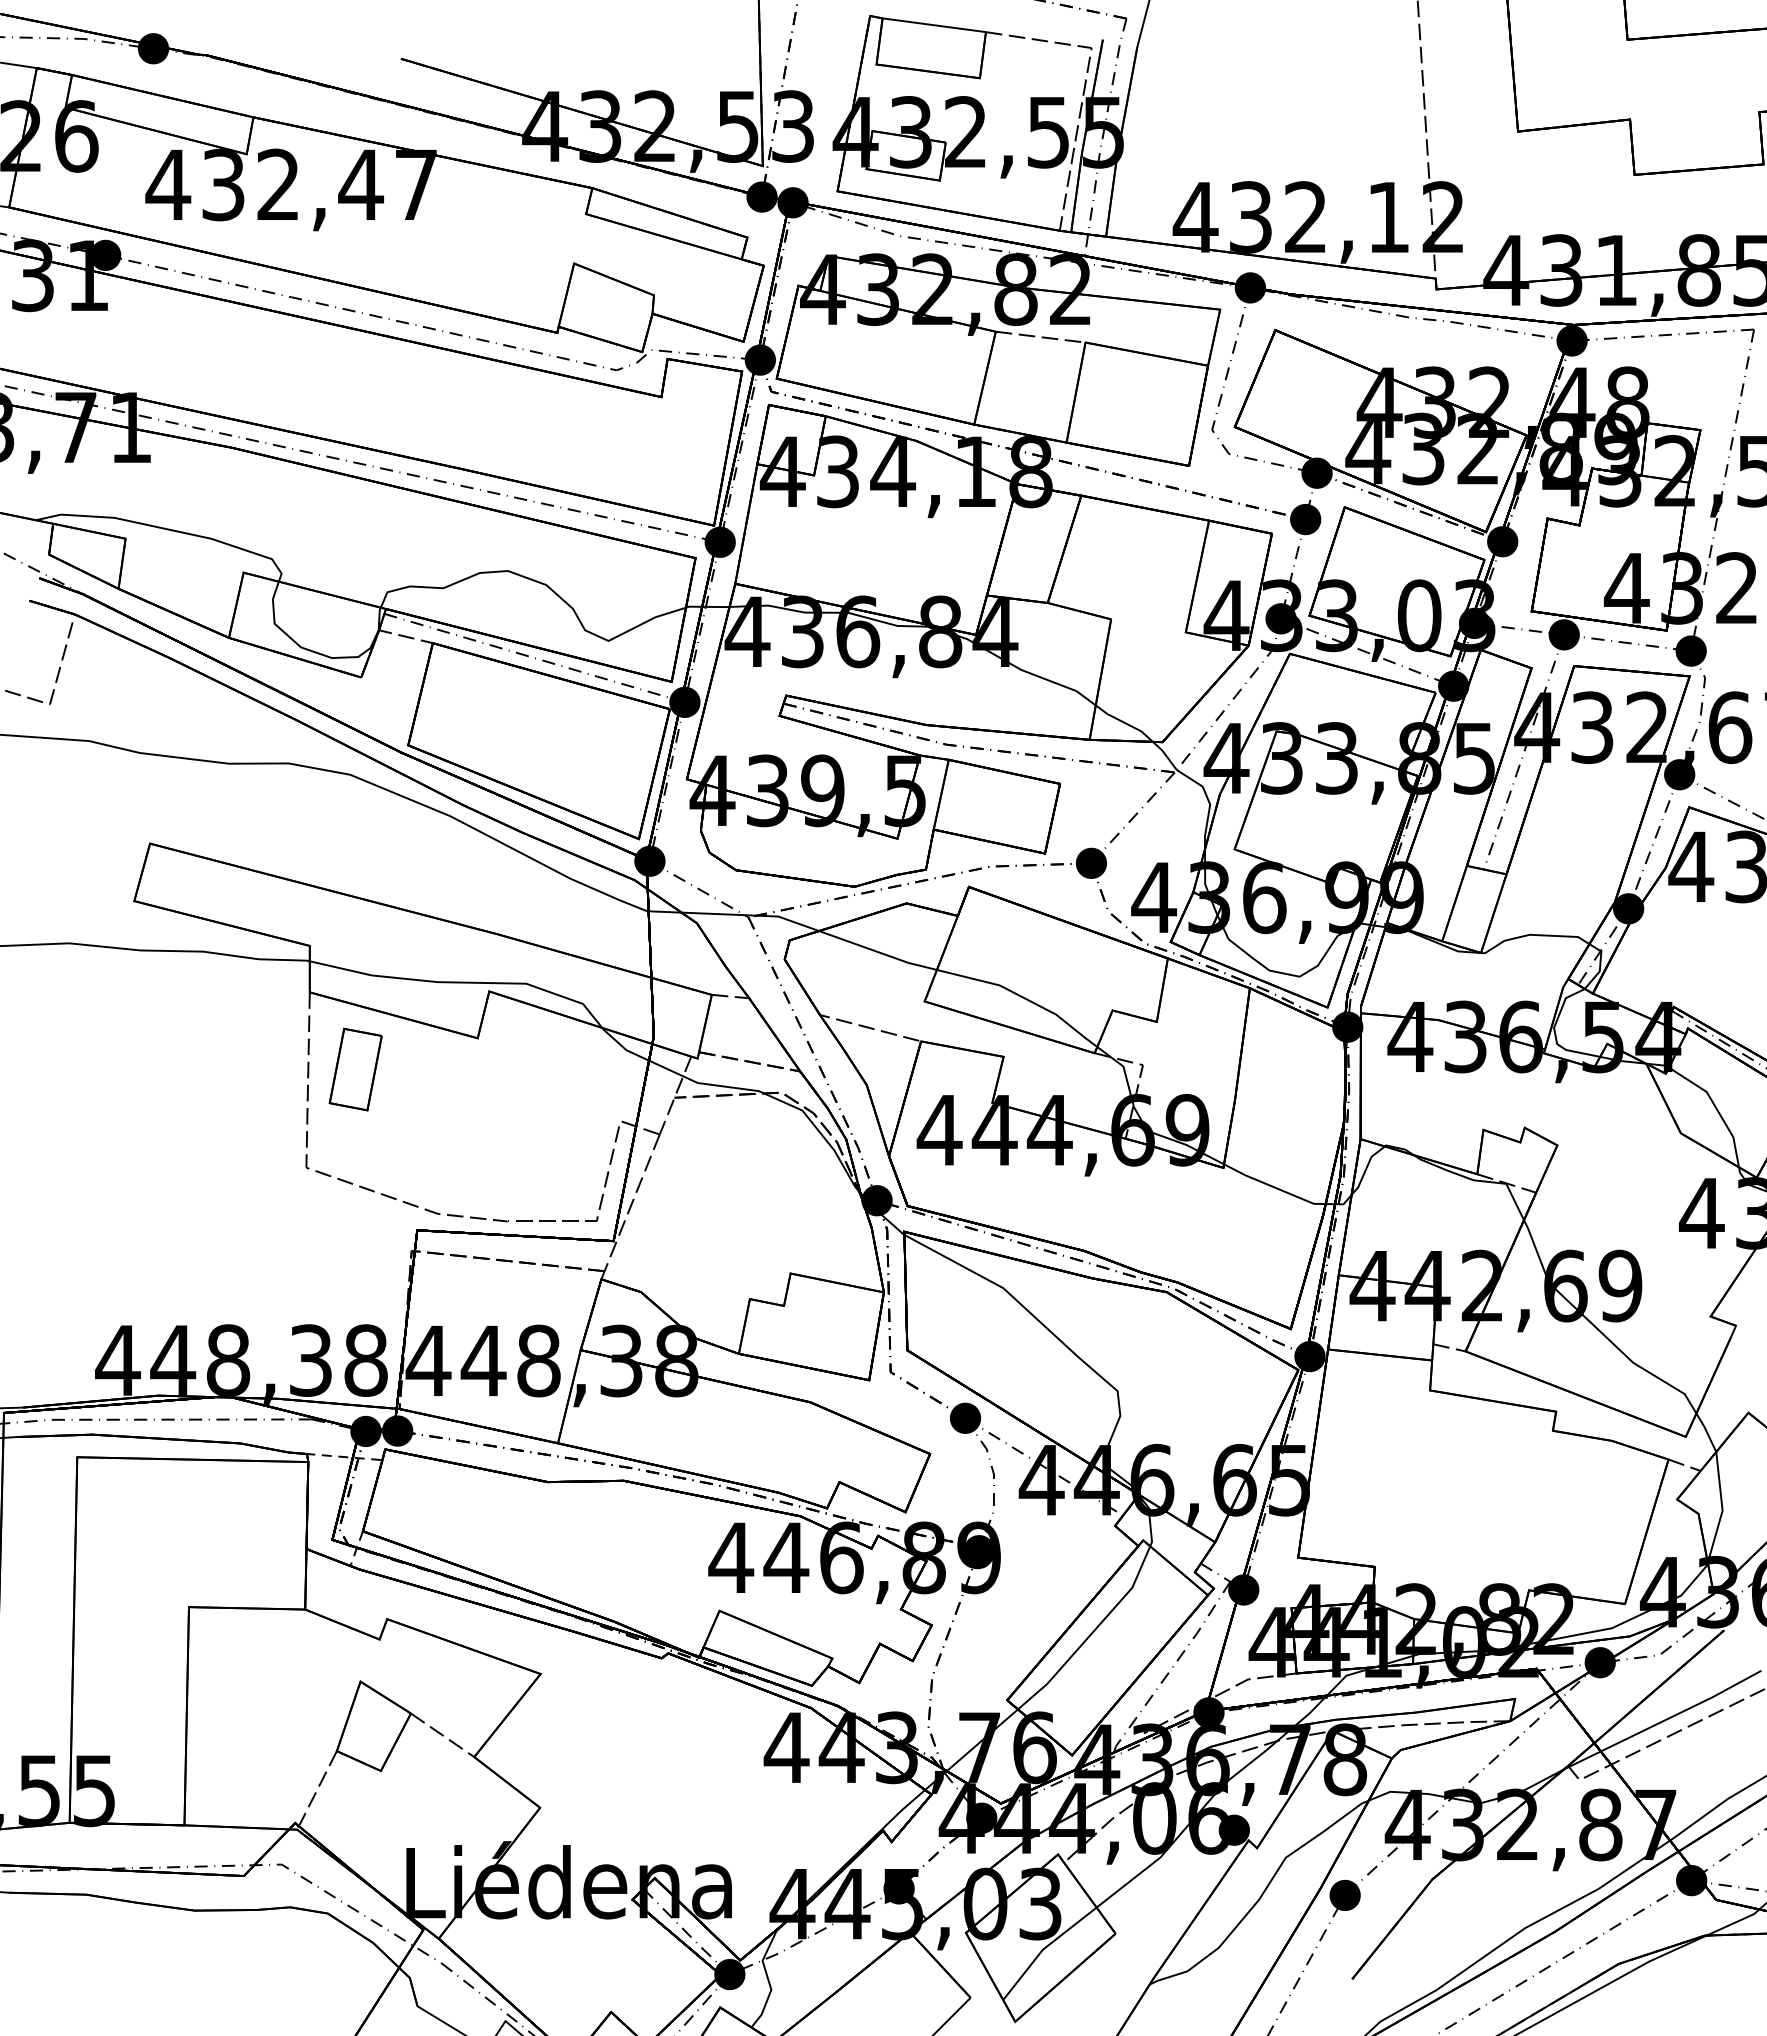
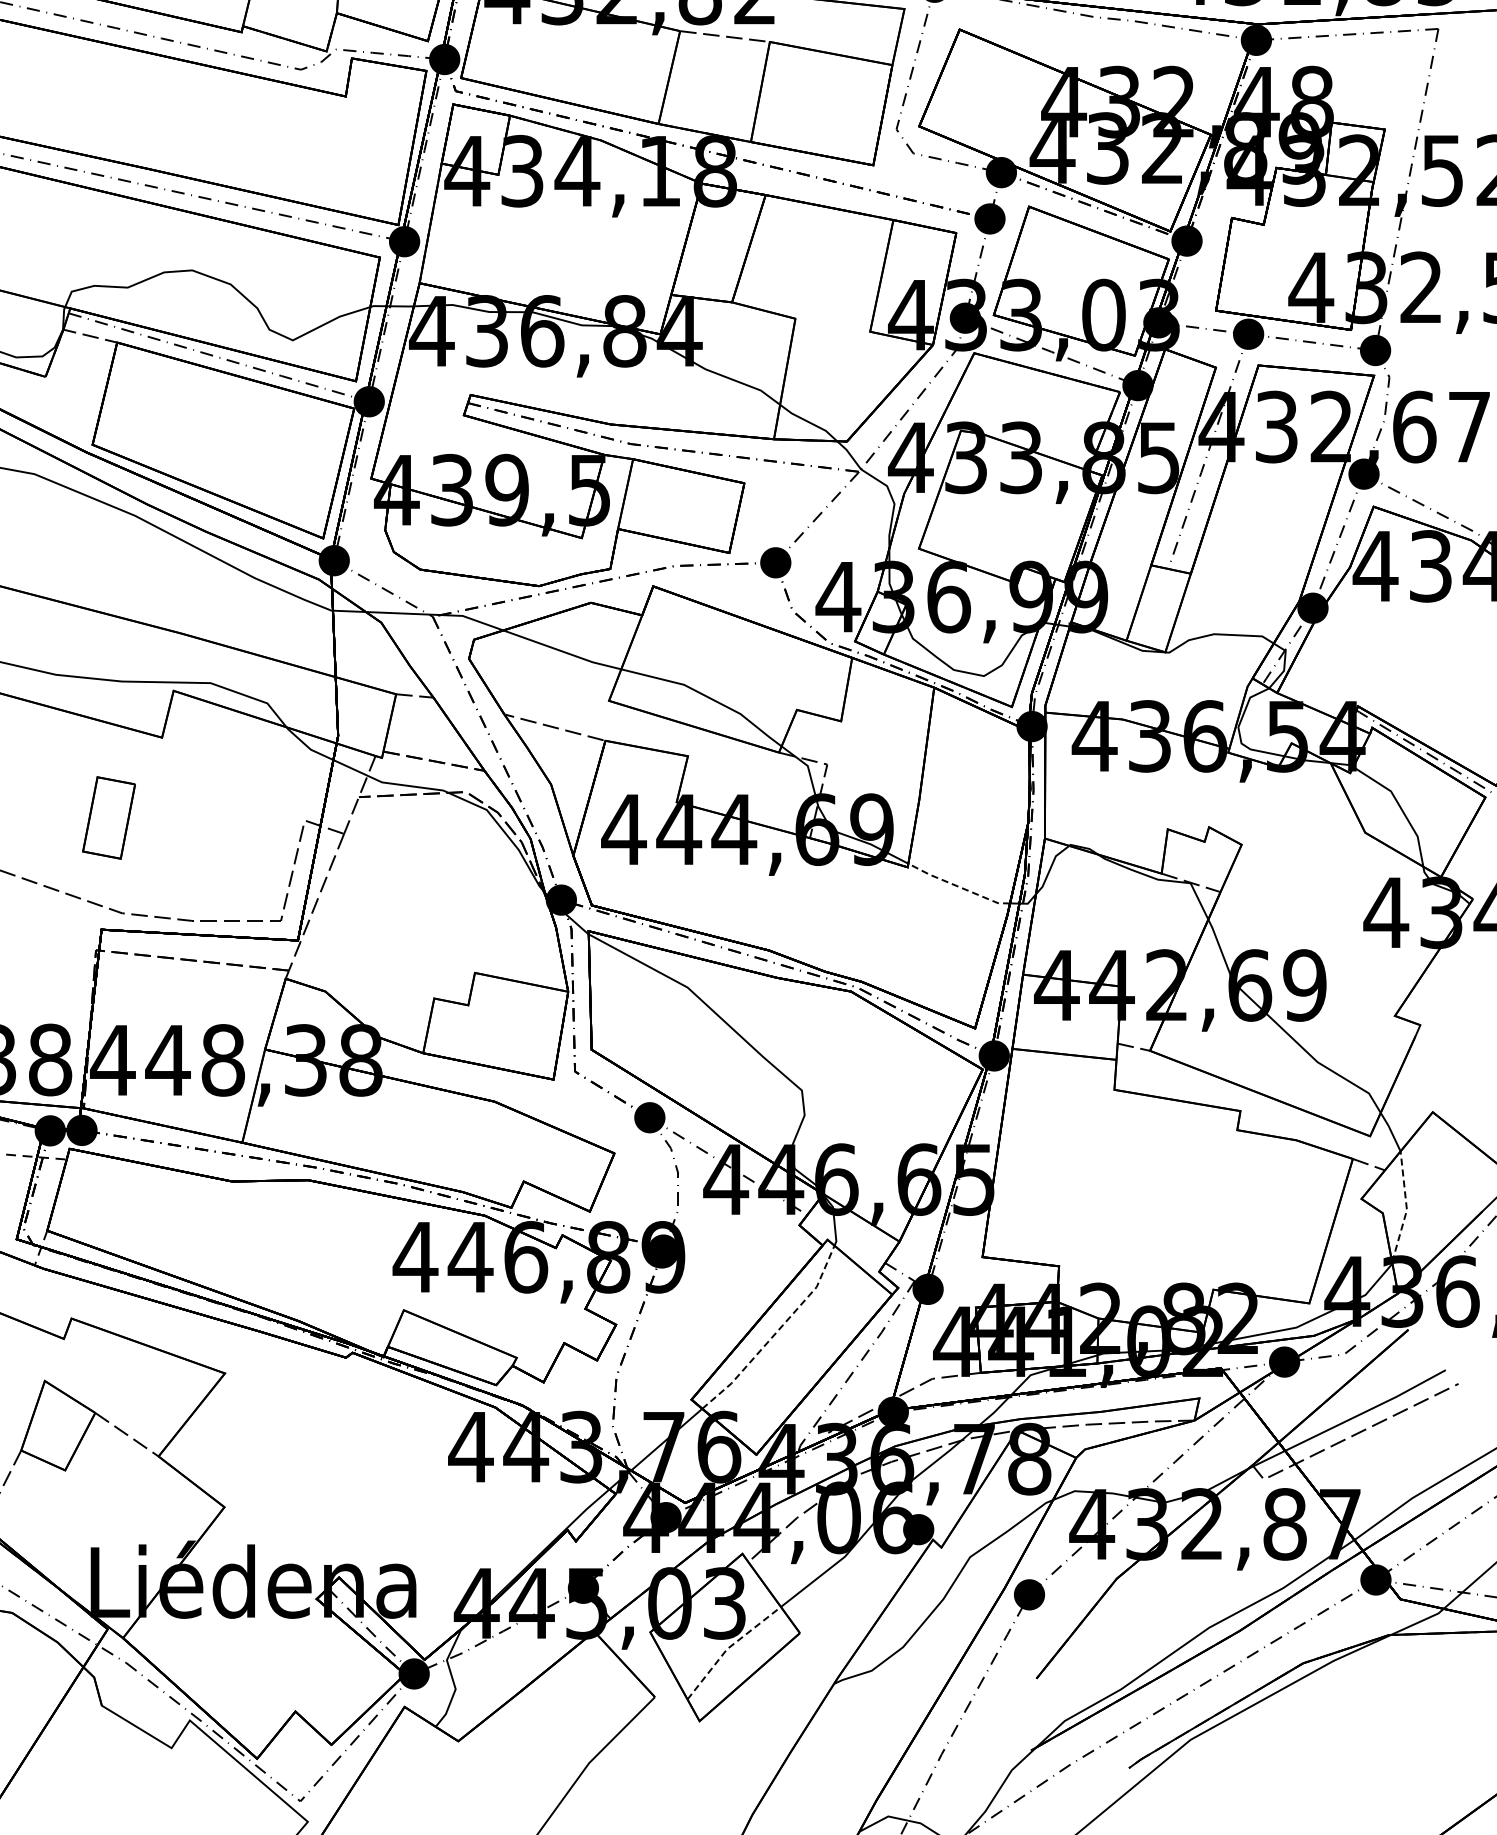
part: (355, 1069) -> (108, 817), moved
line: (1273, 1187) -> (957, 886), solid -> dashed
line: (1722, 1507) -> (1406, 1206), solid -> dashed
line: (1092, 1633) -> (776, 1332), solid -> dashed
line: (1044, 1948) -> (728, 1647), solid -> dashed

